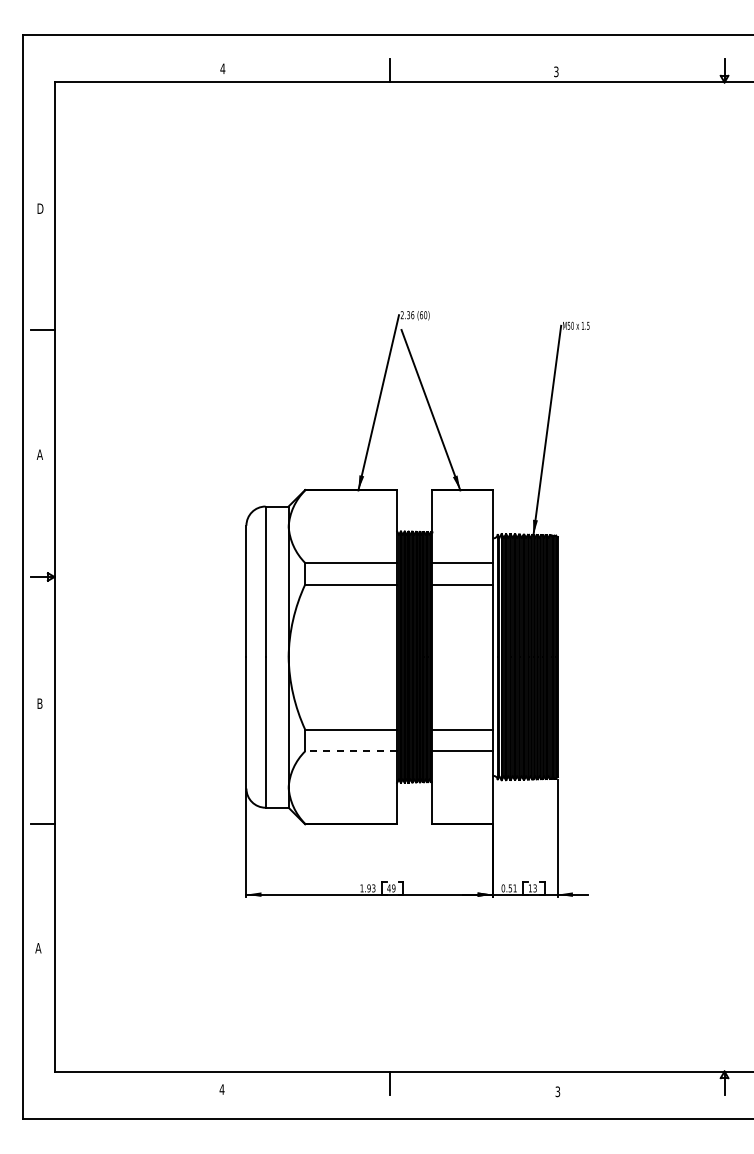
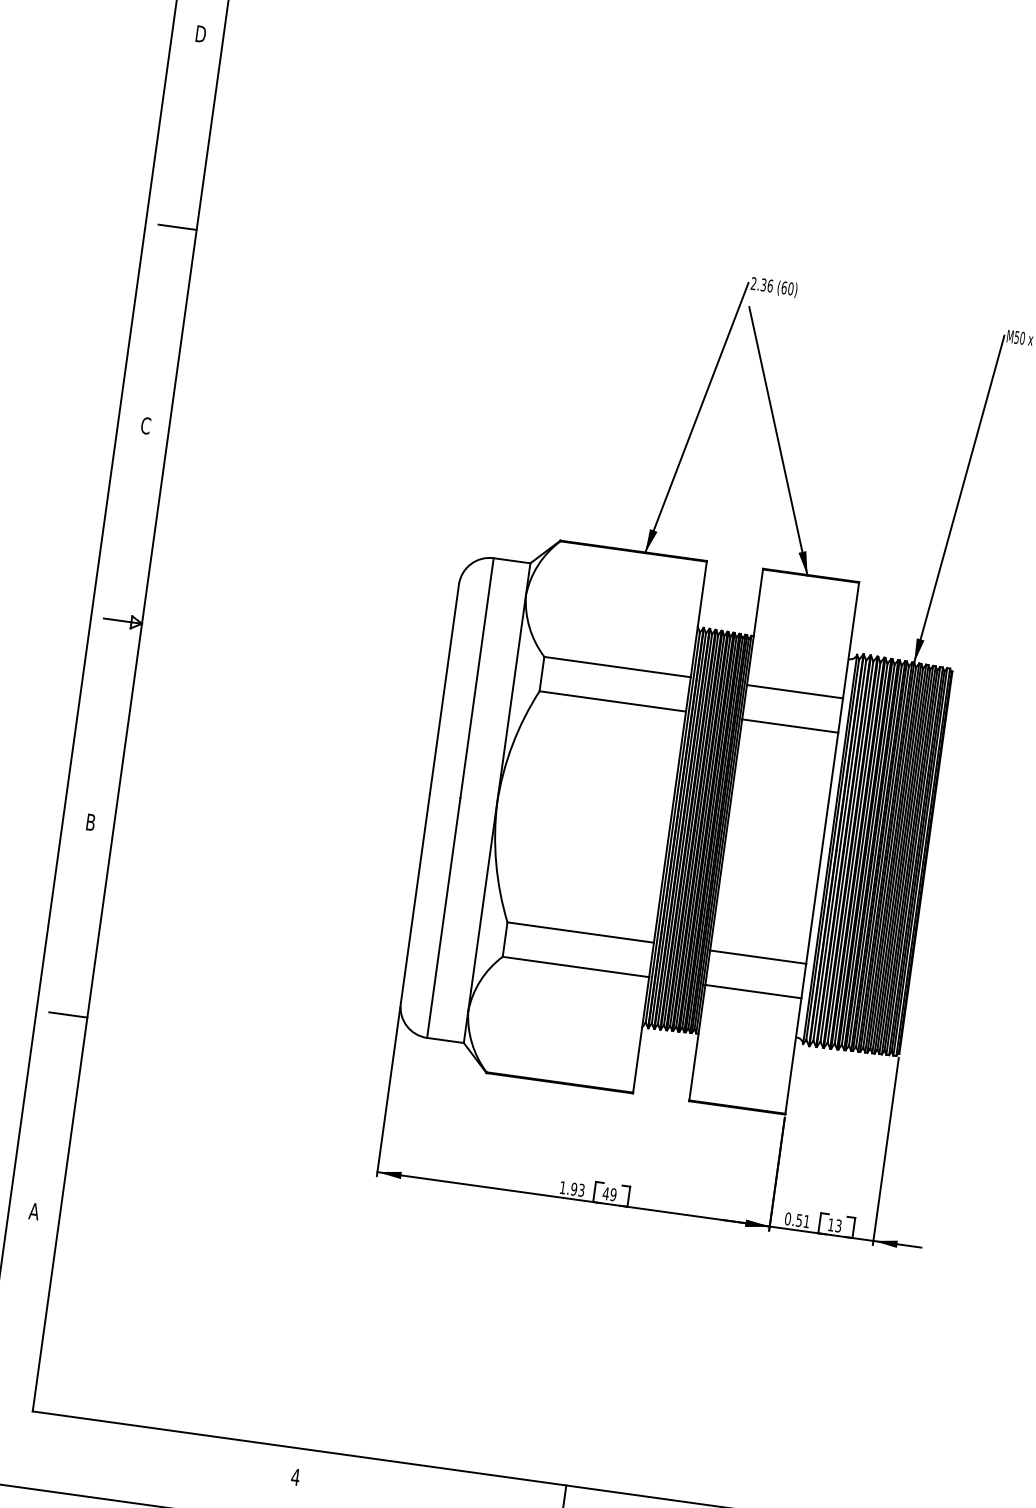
text: (39, 454) -> (145, 425), A -> C
line: (351, 751) -> (576, 967), dashed -> solid

